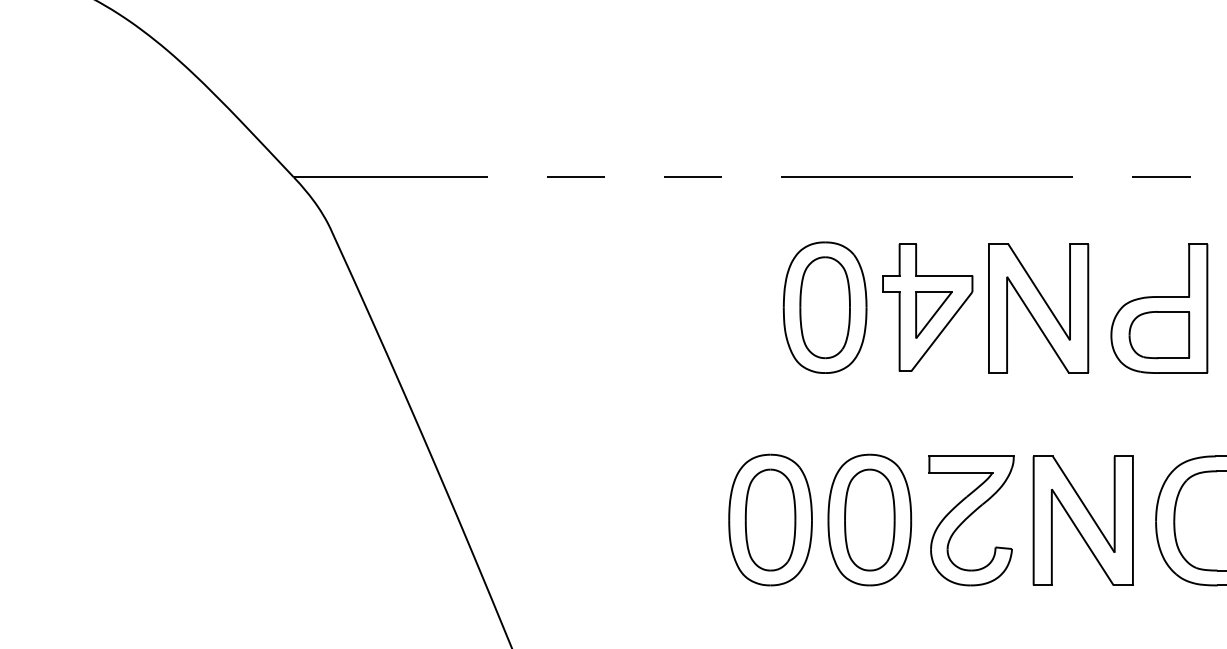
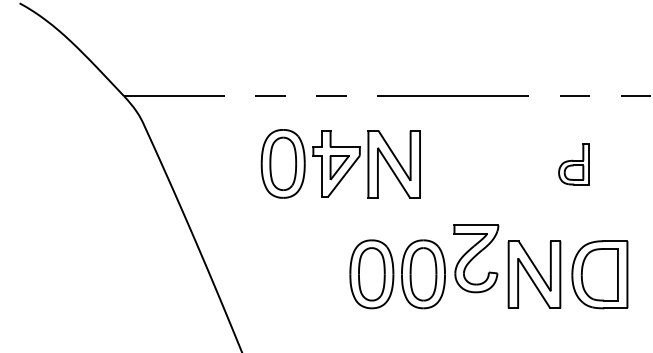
part: (935, 306) -> (340, 163), moved
part: (1158, 308) -> (573, 164), size x0.6
part: (971, 520) -> (476, 258), moved

